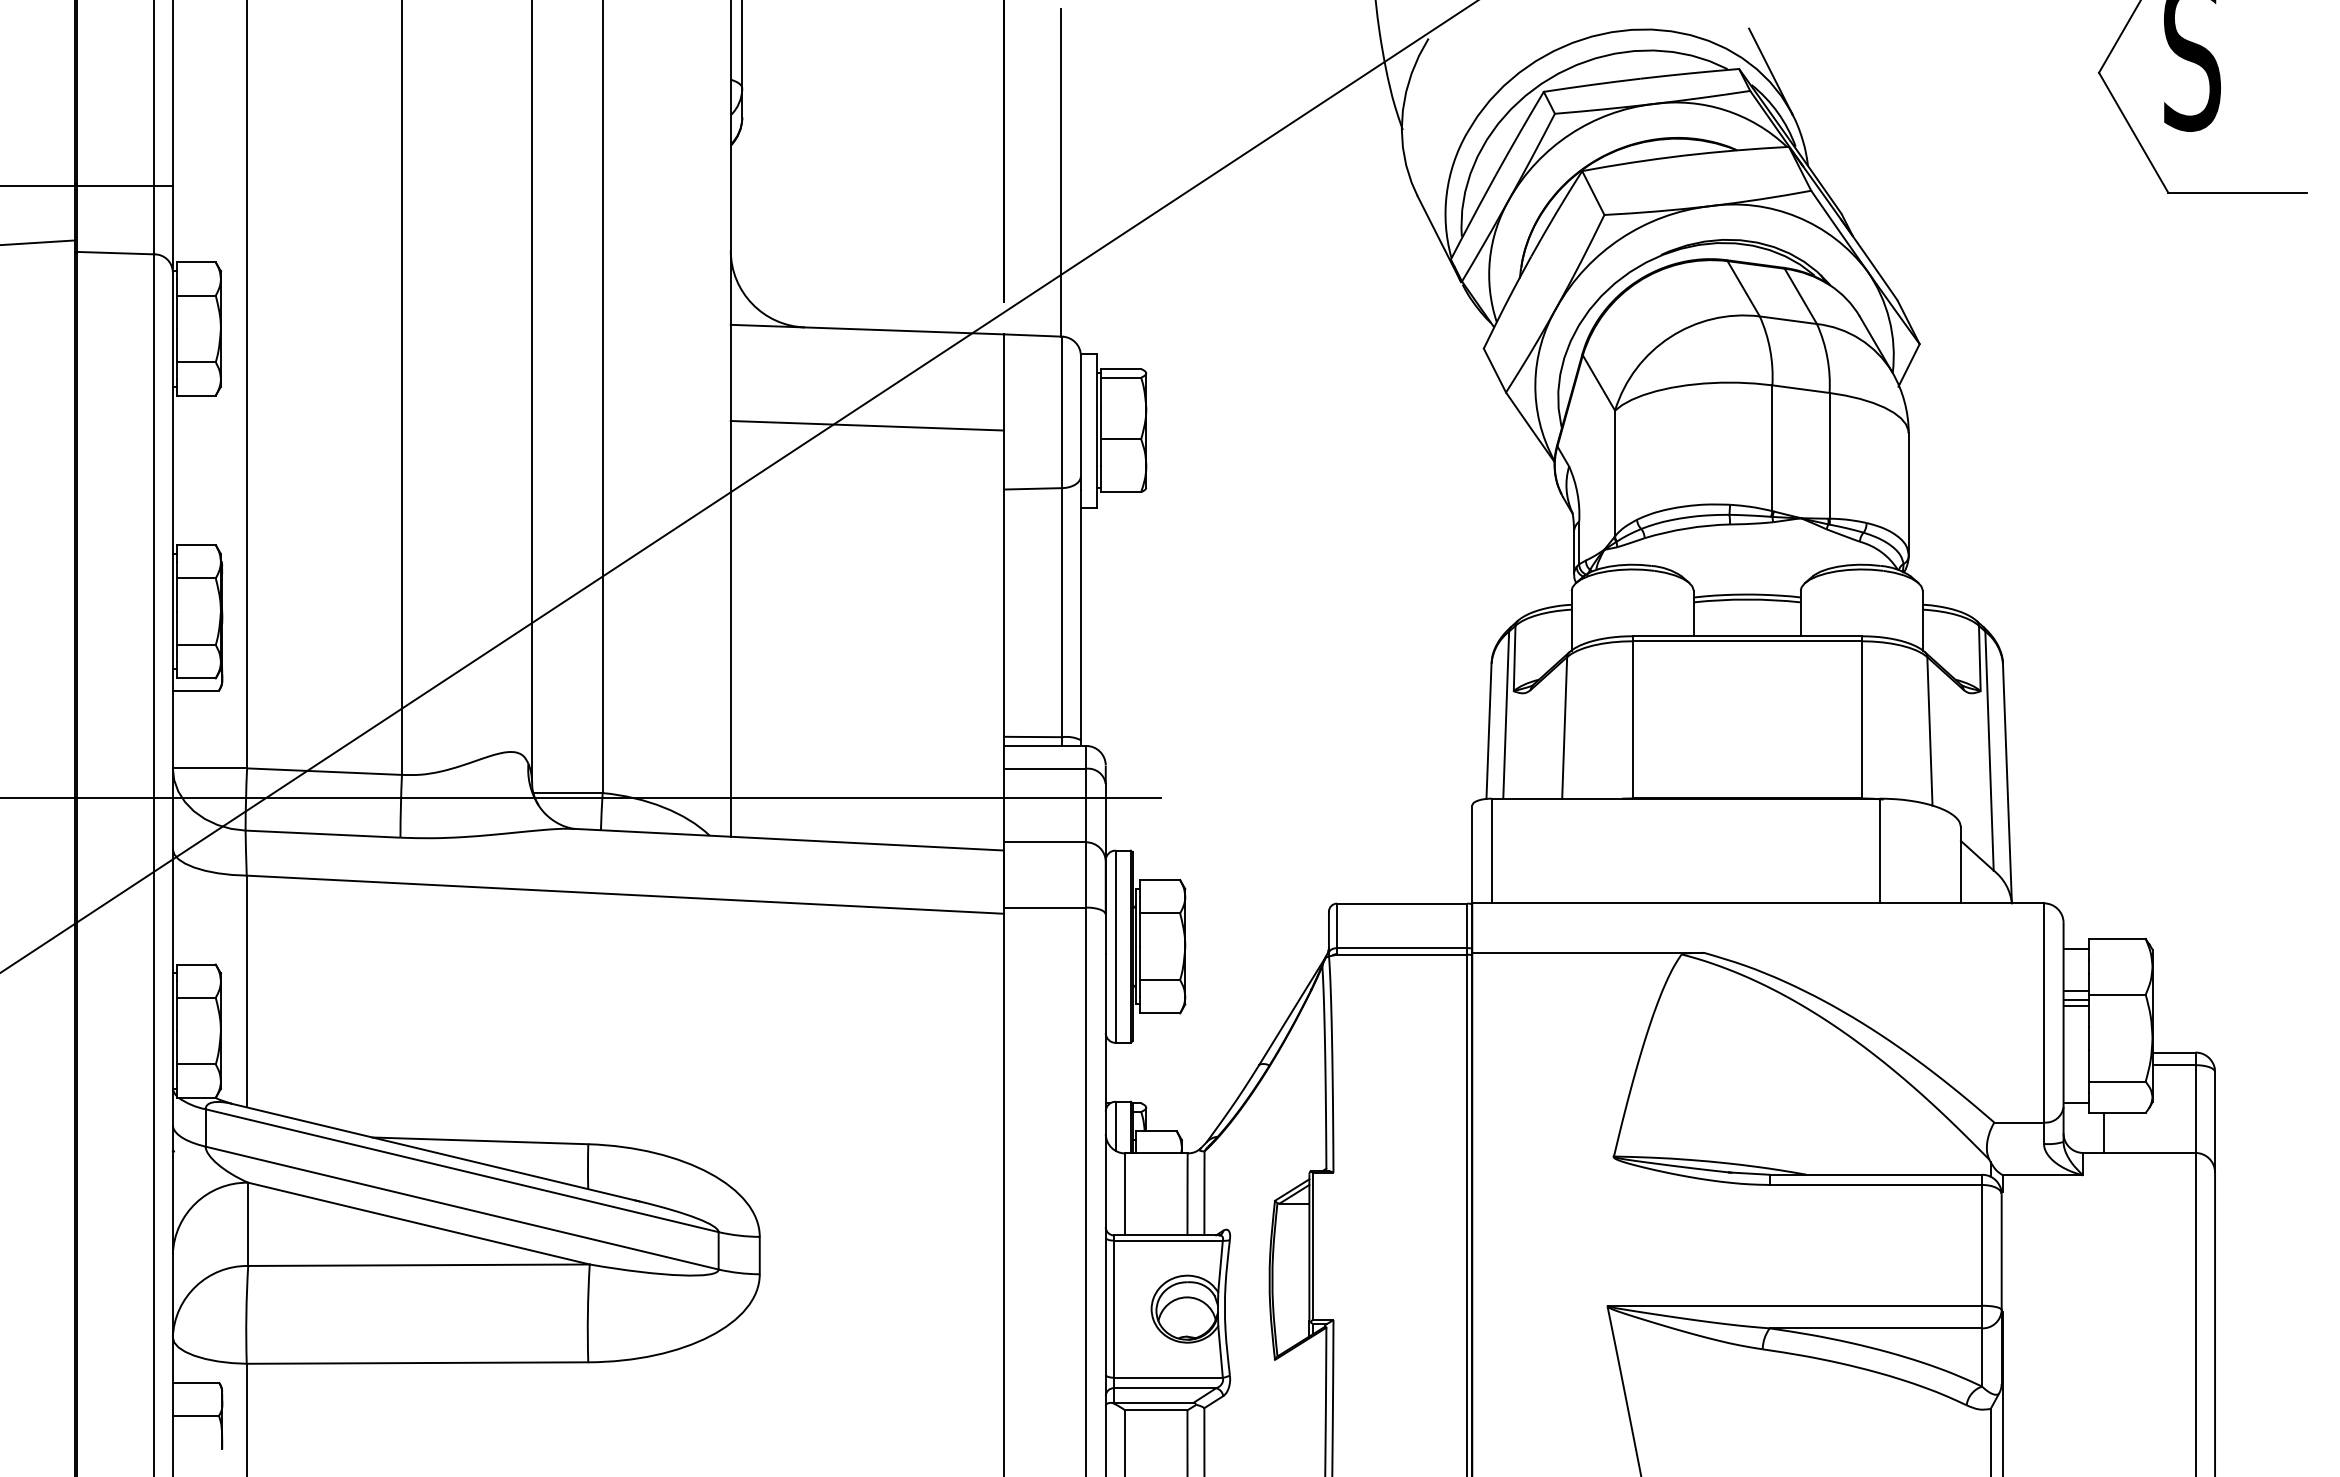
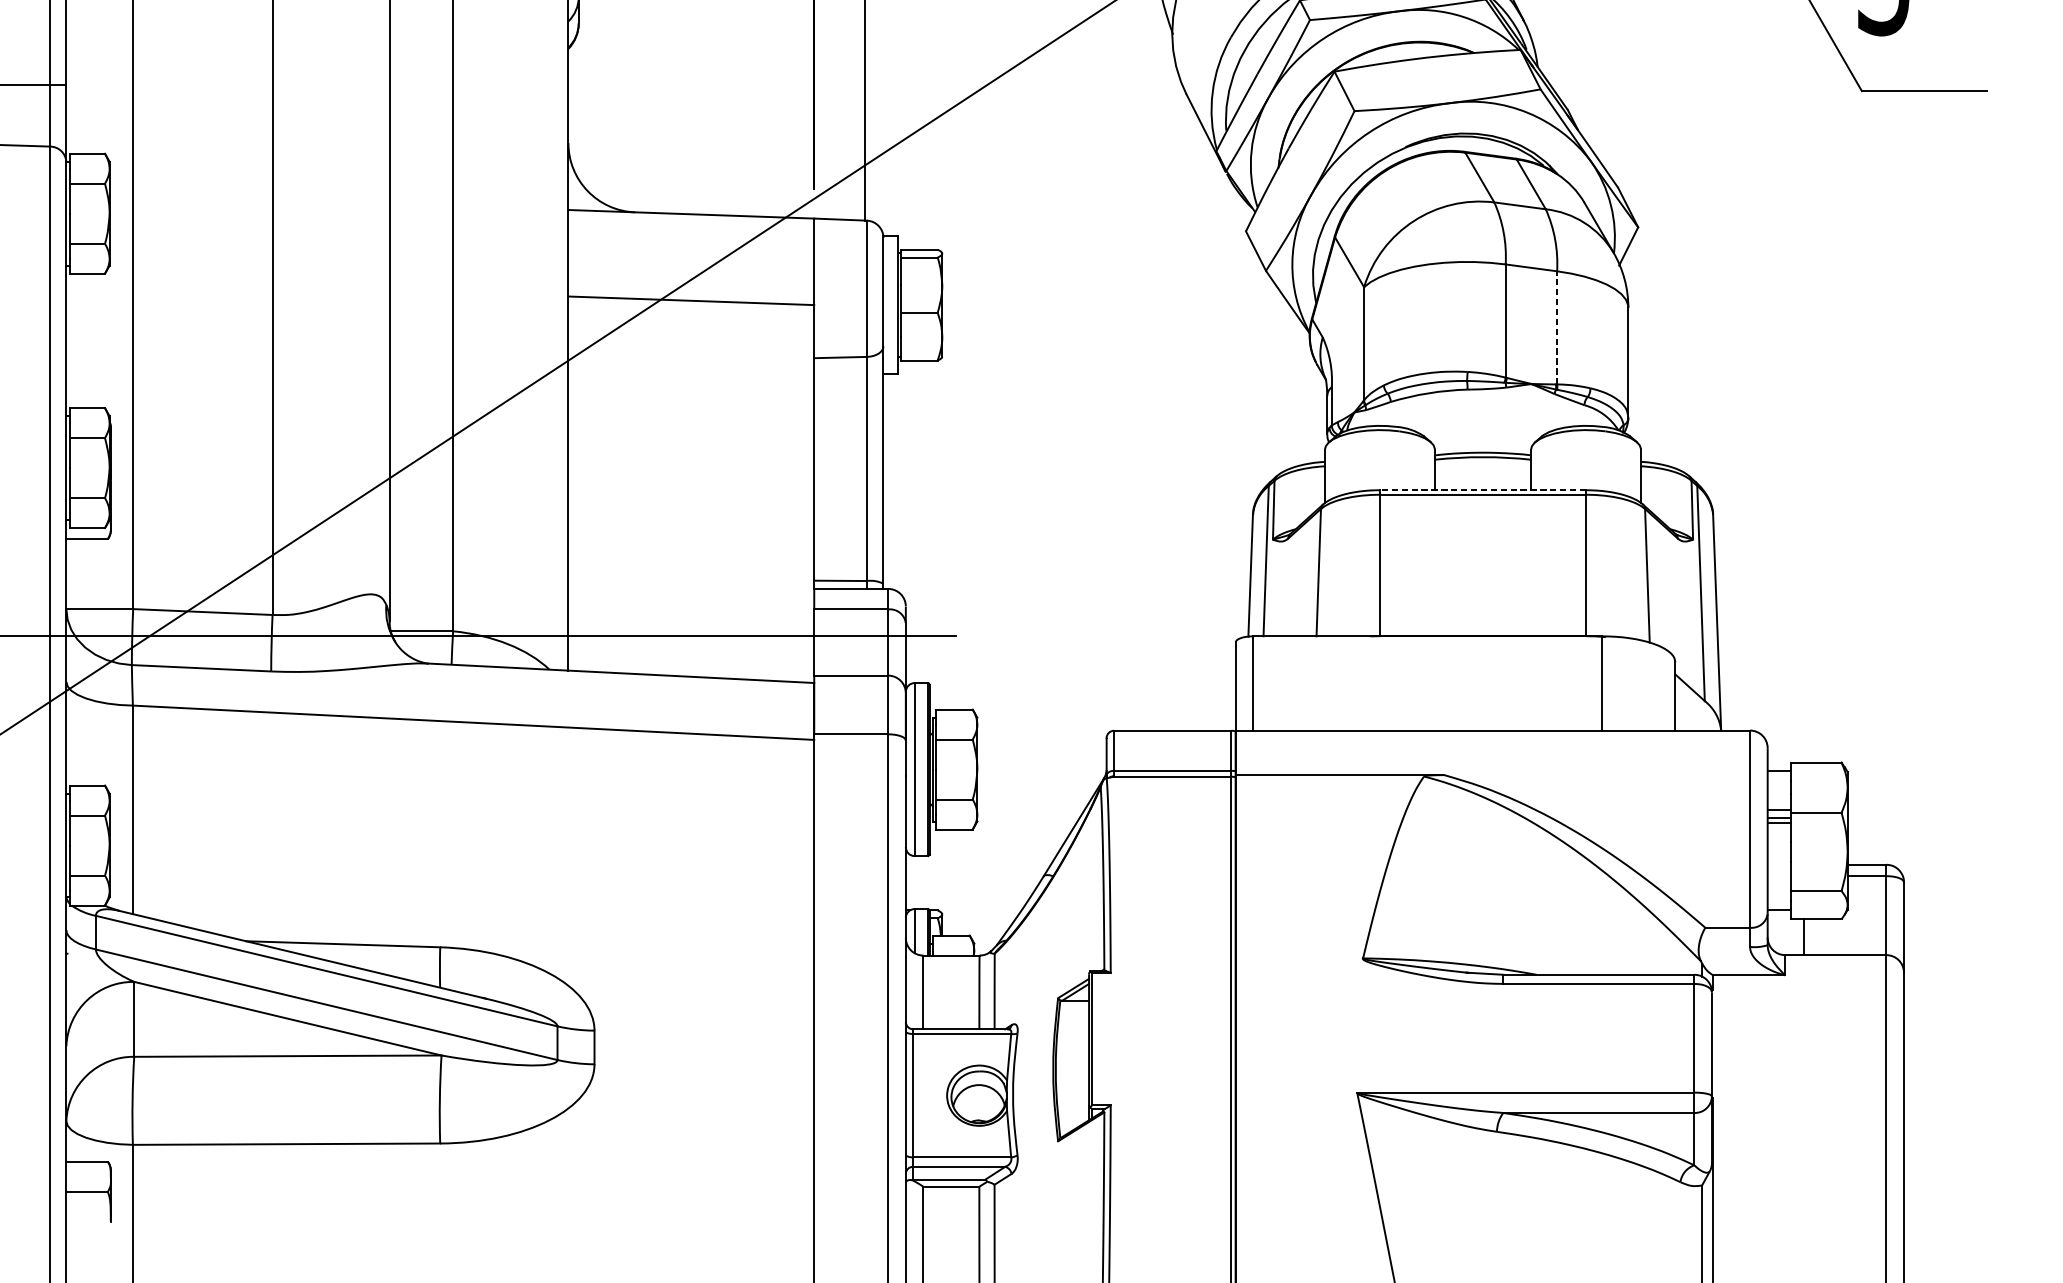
line: (1829, 455) -> (1557, 327), solid -> dashed
line: (1747, 636) -> (1483, 490), solid -> dashed

